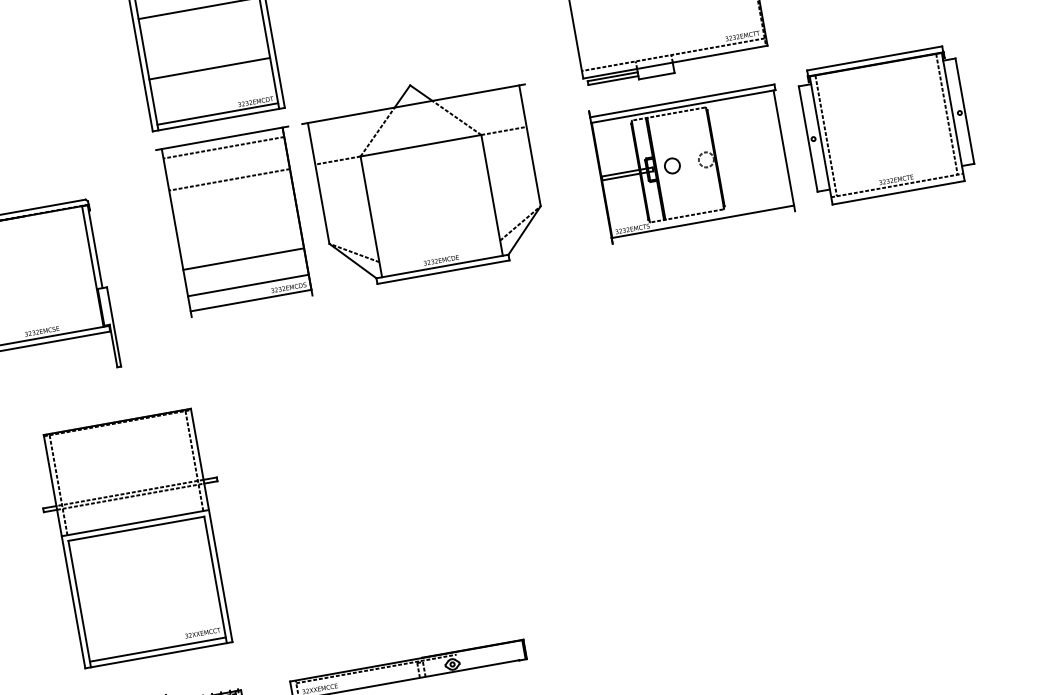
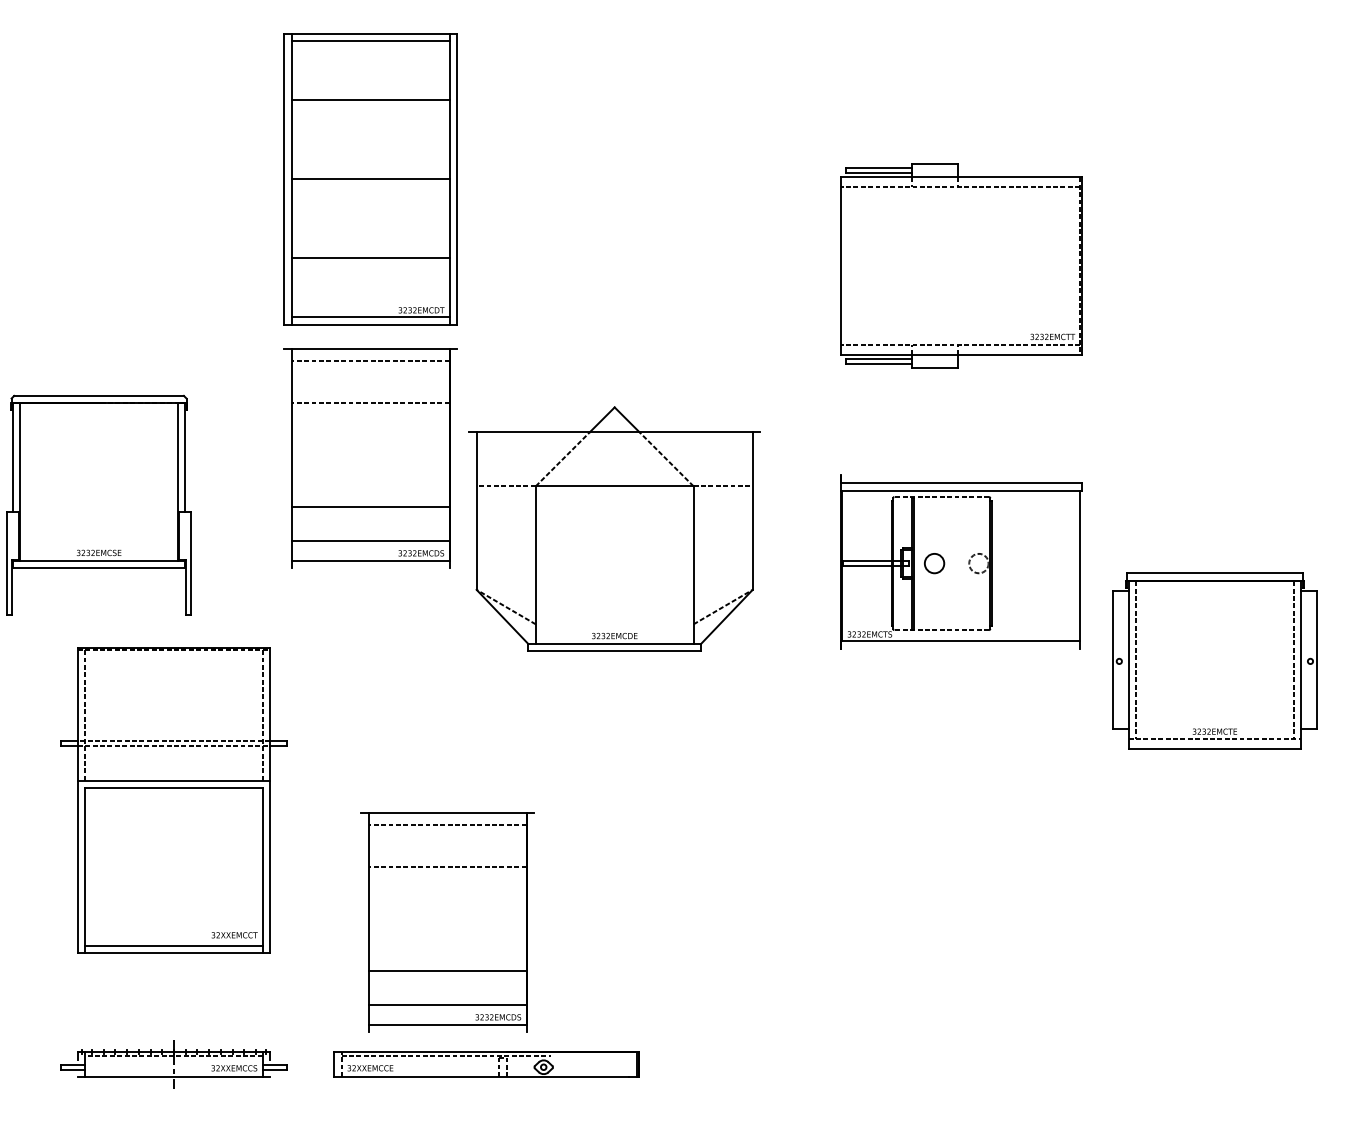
part: (886, 125) -> (1214, 660), moved
part: (692, 160) -> (961, 561), moved
part: (426, 178) -> (614, 528), moved
part: (137, 538) -> (173, 800), moved
part: (359, 566) -> (447, 922), added

